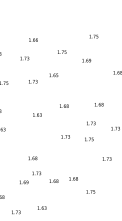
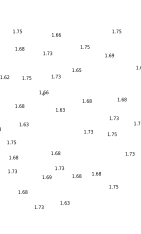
part: (21, 97) -> (44, 92), added

